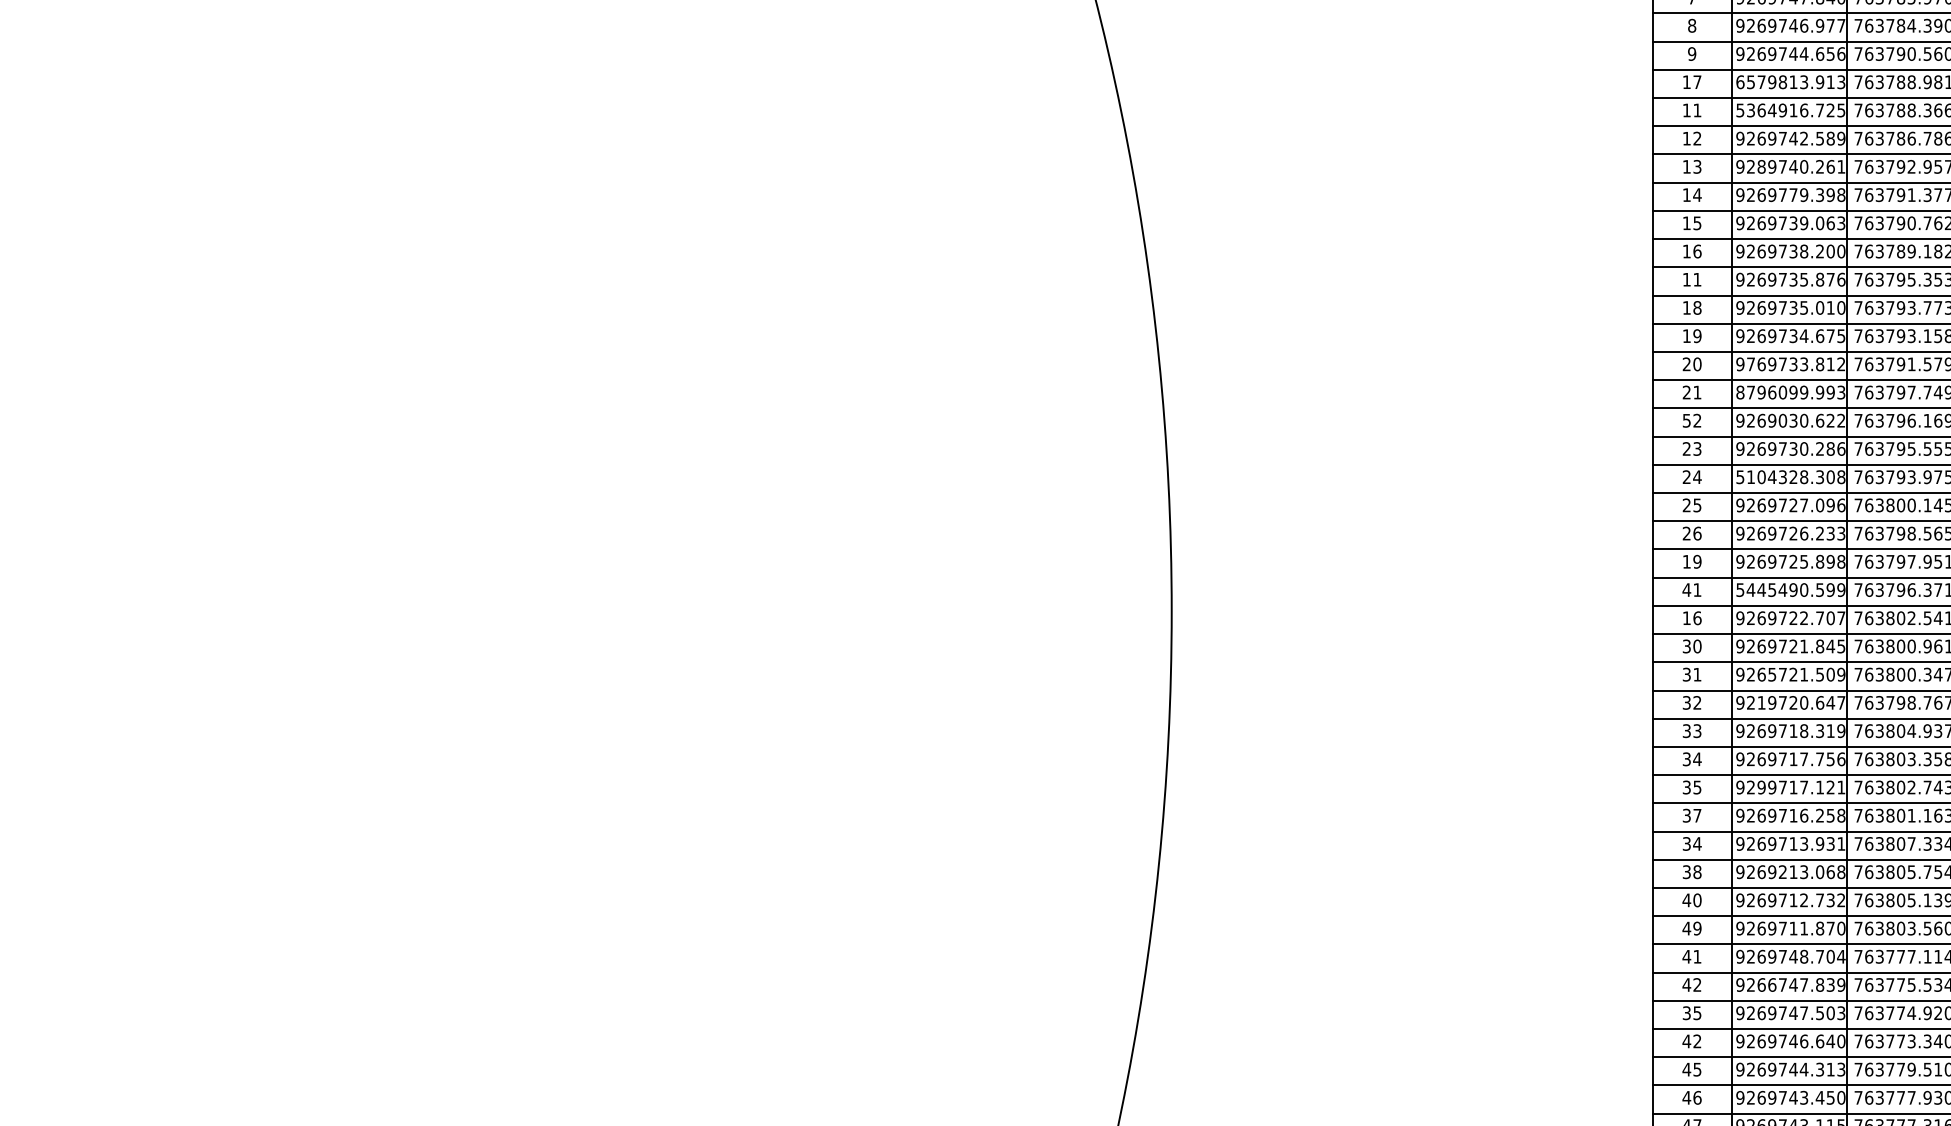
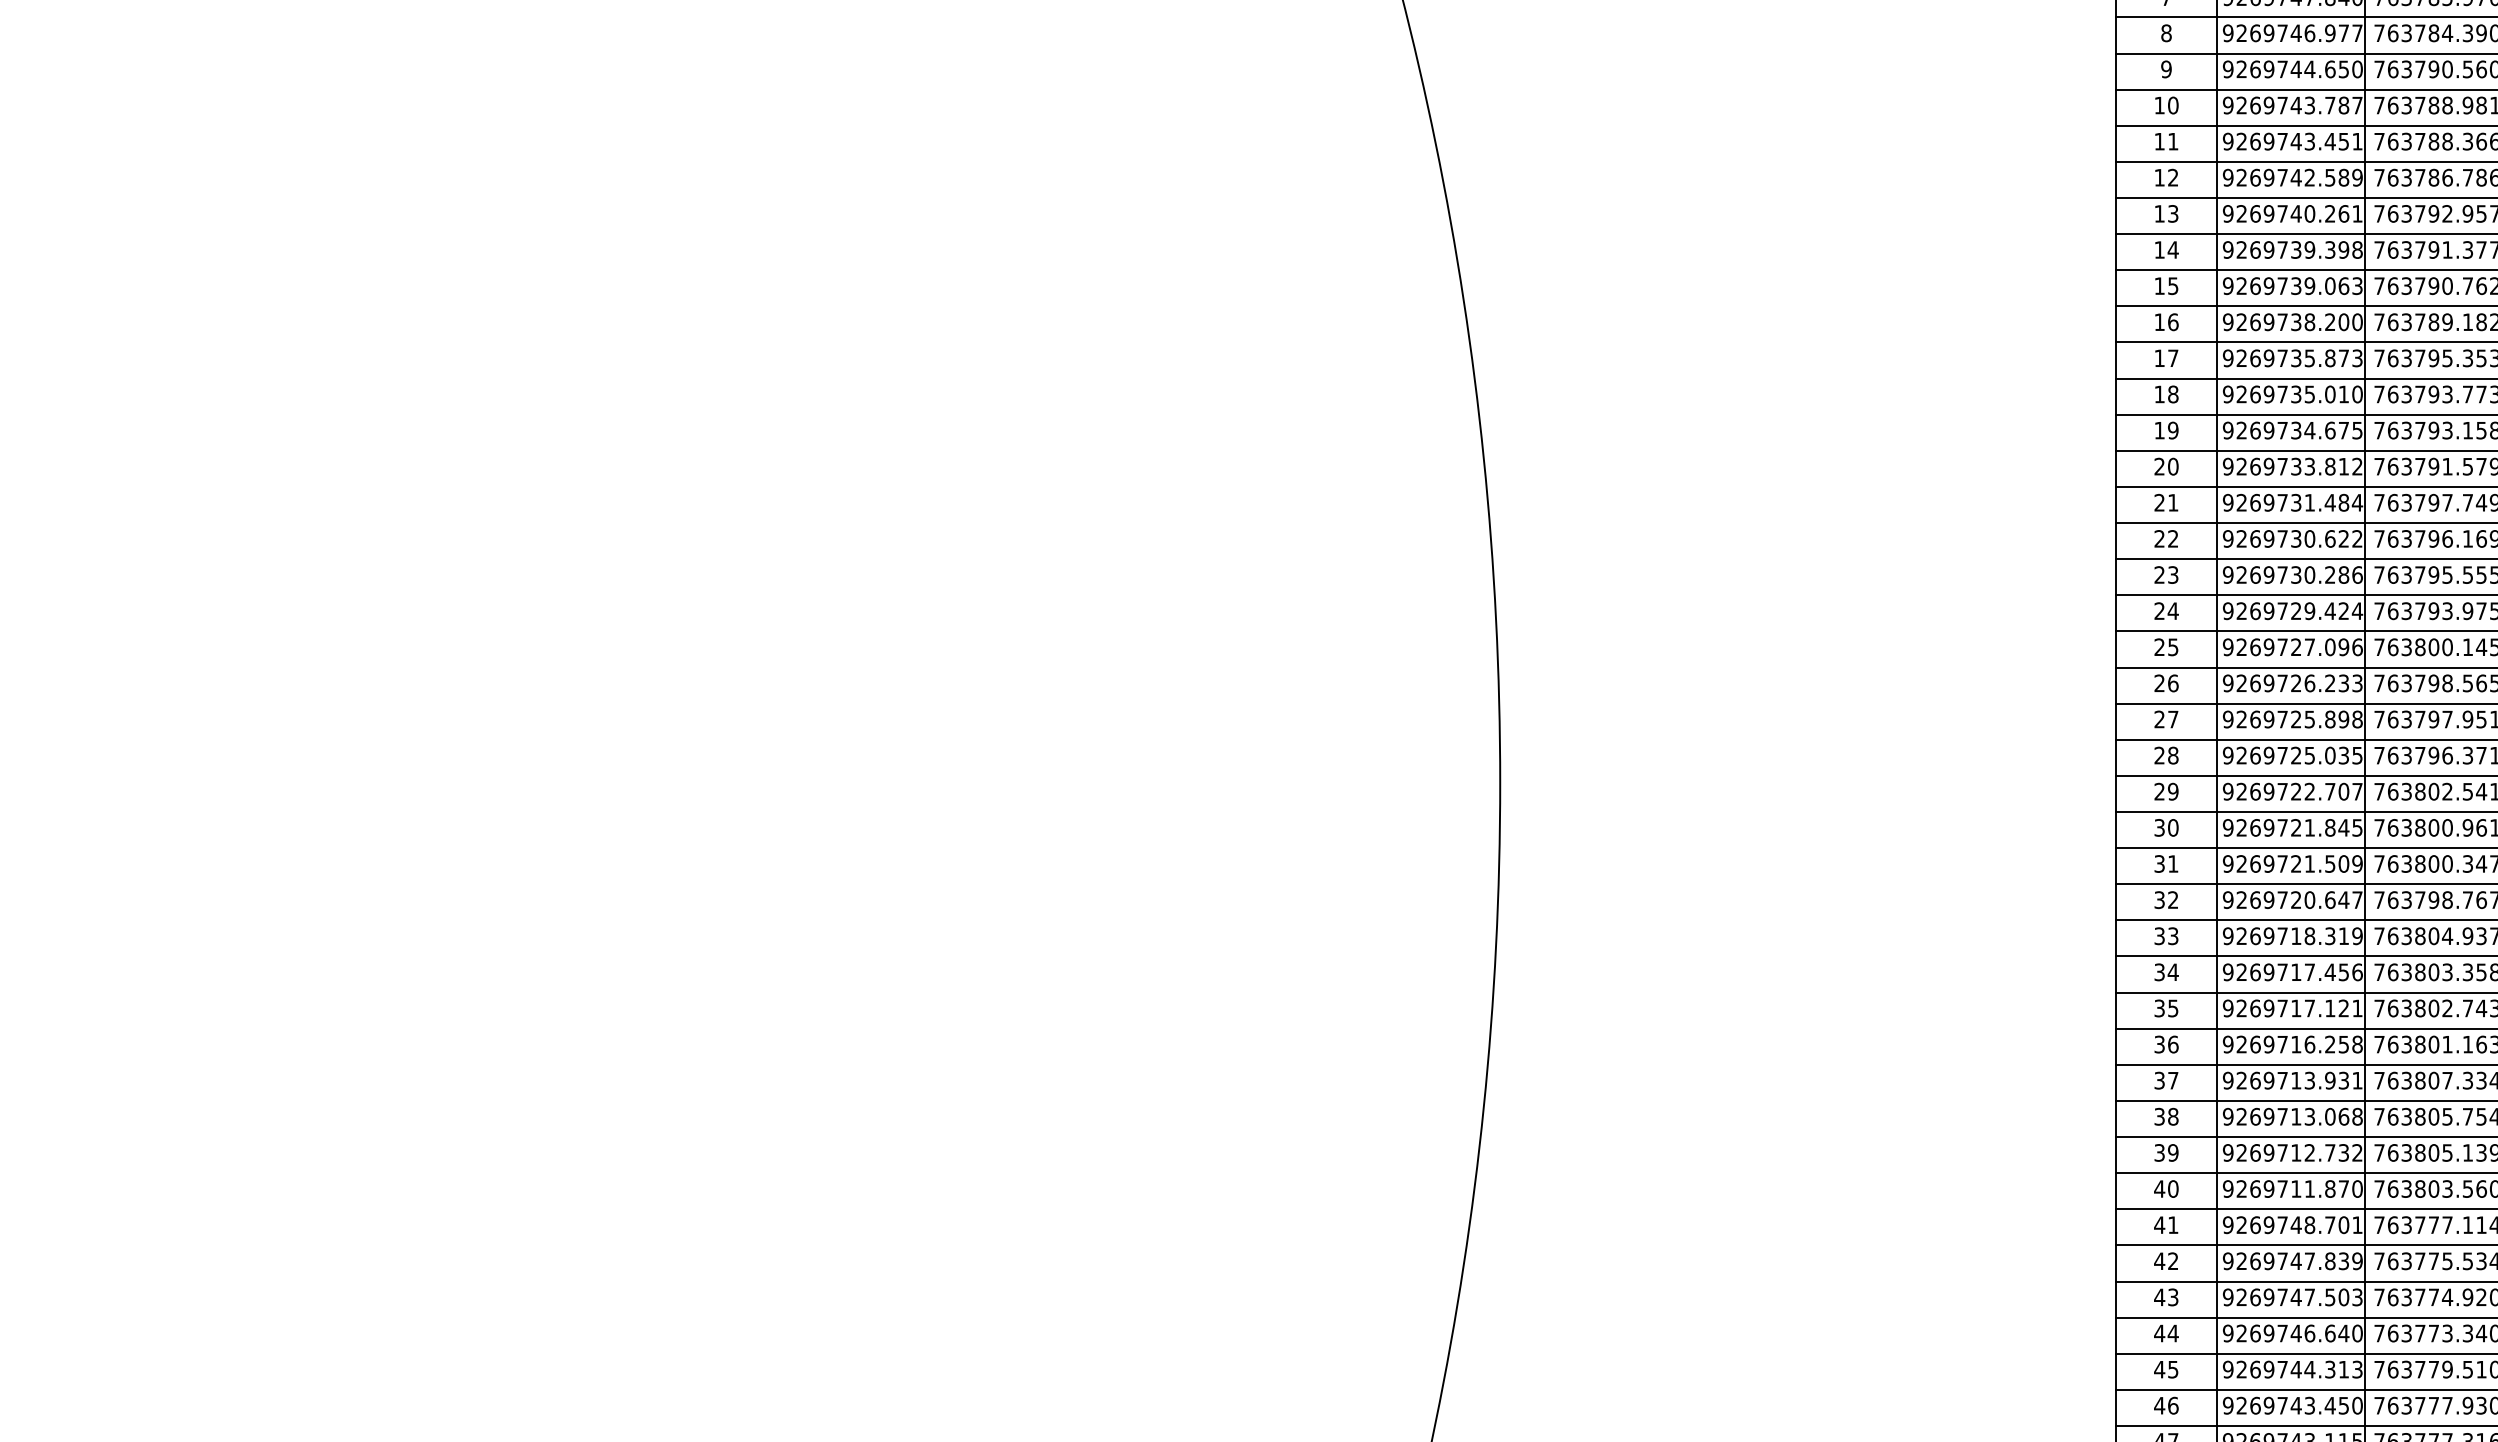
text: (1841, 53) -> (2357, 68), 9269744.656 -> 9269744.650
text: (1697, 82) -> (2173, 105), 17 -> 10
text: (1790, 82) -> (2292, 105), 6579813.913 -> 9269743.787
text: (1790, 110) -> (2292, 141), 5364916.725 -> 9269743.451
text: (1761, 166) -> (2255, 213), 9289740.261 -> 9269740.261
text: (1793, 194) -> (2296, 249), 9269779.398 -> 9269739.398
text: (1697, 279) -> (2173, 357), 11 -> 17
text: (1841, 279) -> (2357, 358), 9269735.876 -> 9269735.873
text: (1750, 364) -> (2241, 466), 9769733.812 -> 9269733.812
text: (1790, 392) -> (2292, 502), 8796099.993 -> 9269731.484
text: (1686, 420) -> (2159, 538), 52 -> 22
text: (1782, 420) -> (2282, 538), 9269030.622 -> 9269730.622
text: (1790, 477) -> (2292, 611), 5104328.308 -> 9269729.424
text: (1692, 561) -> (2166, 719), 19 -> 27
text: (1692, 589) -> (2166, 755), 41 -> 28
text: (1790, 589) -> (2292, 755), 5445490.599 -> 9269725.035
text: (1692, 618) -> (2166, 791), 16 -> 29
text: (1771, 674) -> (2268, 863), 9265721.509 -> 9269721.509
text: (1761, 702) -> (2255, 899), 9219720.647 -> 9269720.647
text: (1819, 758) -> (2329, 971), 9269717.756 -> 9269717.456
text: (1761, 787) -> (2255, 1008), 9299717.121 -> 9269717.121
text: (1697, 815) -> (2173, 1044), 37 -> 36
text: (1696, 843) -> (2172, 1080), 34 -> 37
text: (1782, 871) -> (2282, 1116), 9269213.068 -> 9269713.068
text: (1692, 900) -> (2166, 1152), 40 -> 39
text: (1697, 928) -> (2173, 1188), 49 -> 40
text: (1841, 956) -> (2357, 1224), 9269748.704 -> 9269748.701
text: (1771, 985) -> (2268, 1261), 9266747.839 -> 9269747.839
text: (1692, 1013) -> (2166, 1297), 35 -> 43
text: (1696, 1041) -> (2172, 1333), 42 -> 44

